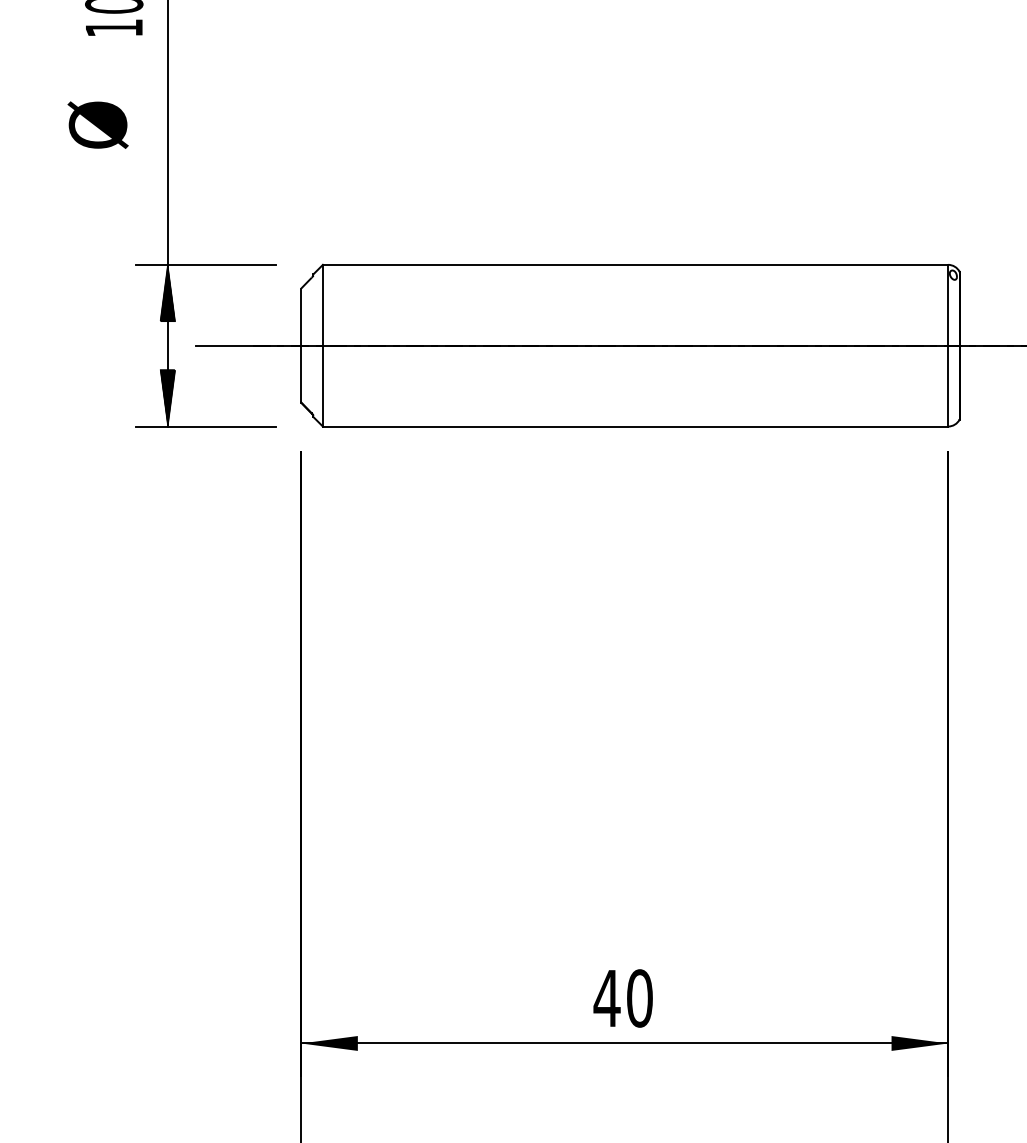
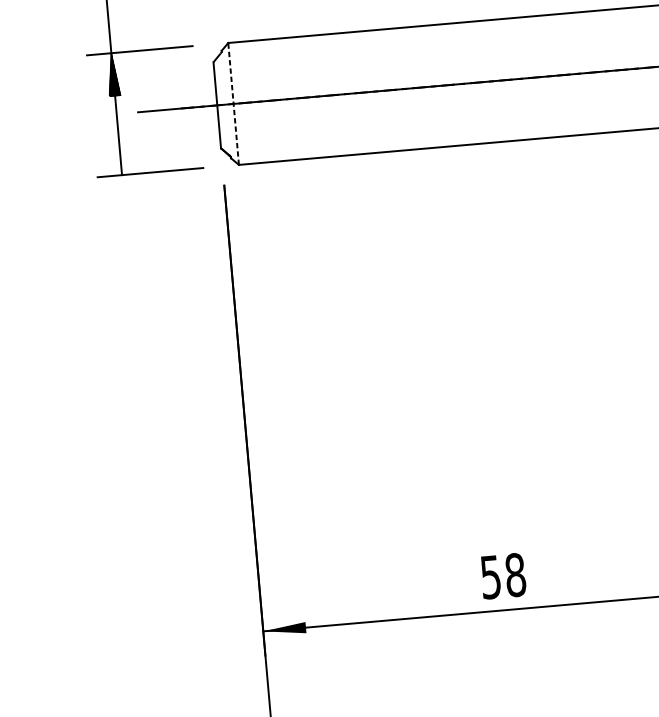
line: (322, 345) -> (233, 103), solid -> dashed
hatch: (167, 397) -> (119, 153), removed
text: (622, 998) -> (502, 576), 40 -> 58

